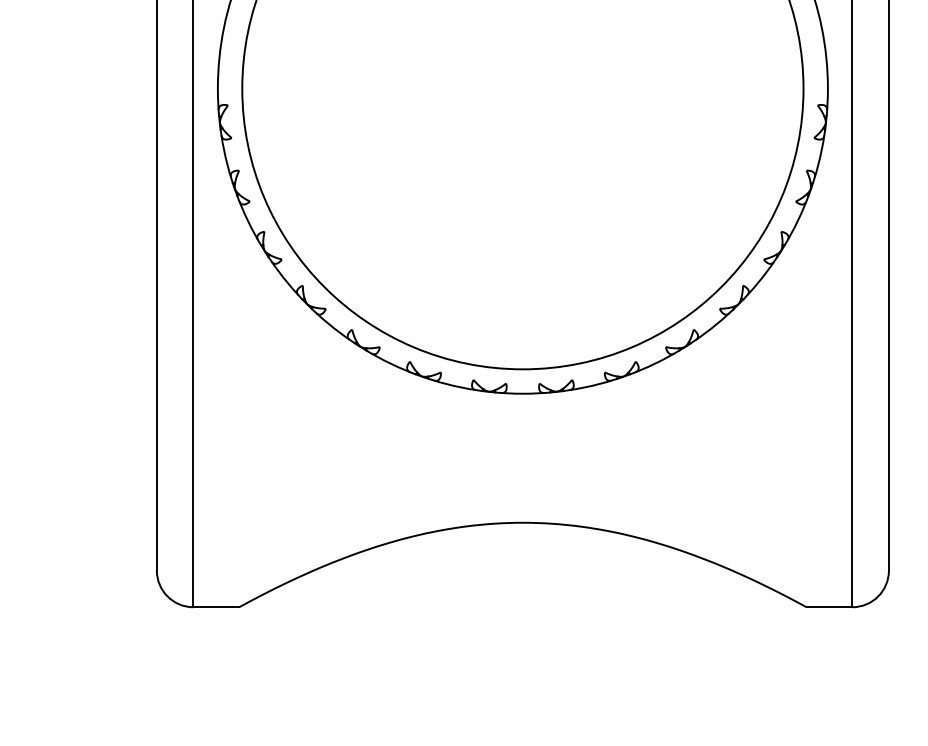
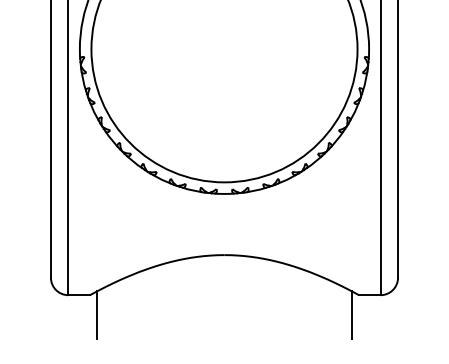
line: (255, 647) -> (97, 314), added
line: (790, 647) -> (351, 314), added

